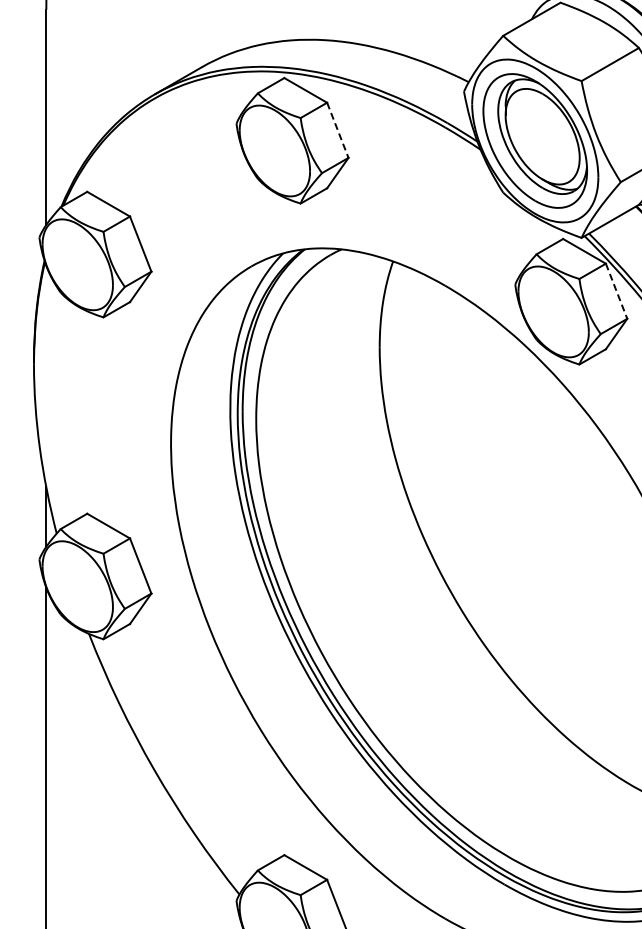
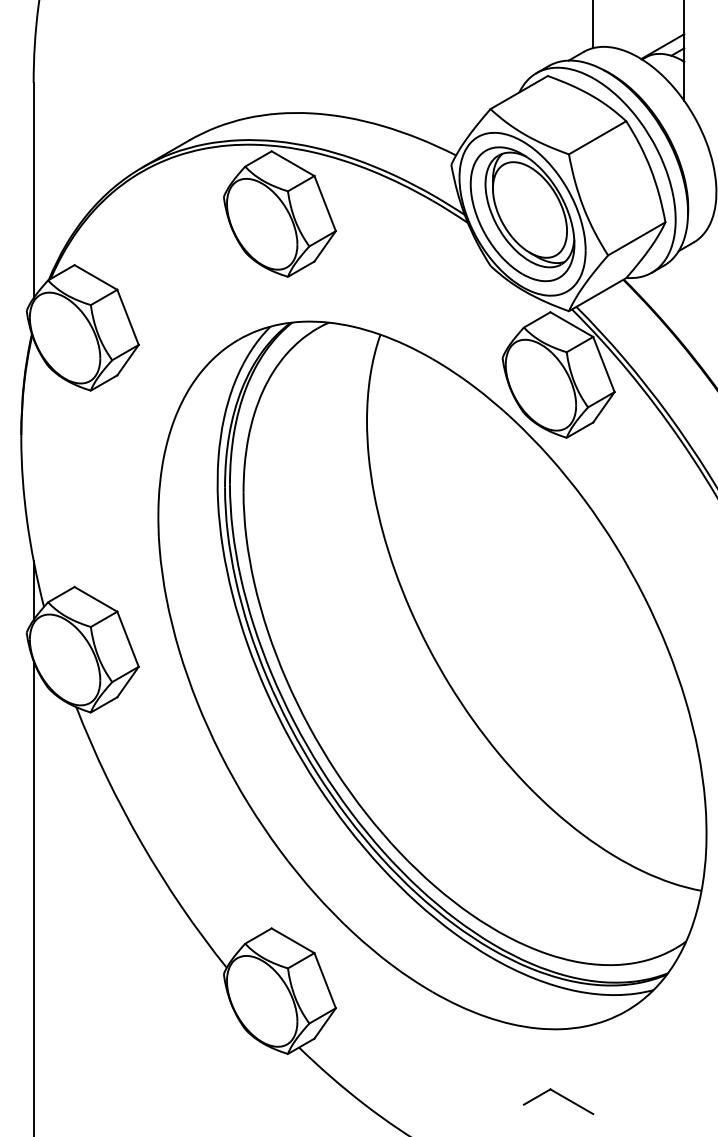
line: (338, 130) -> (325, 203), dashed -> solid
line: (616, 291) -> (603, 364), dashed -> solid

